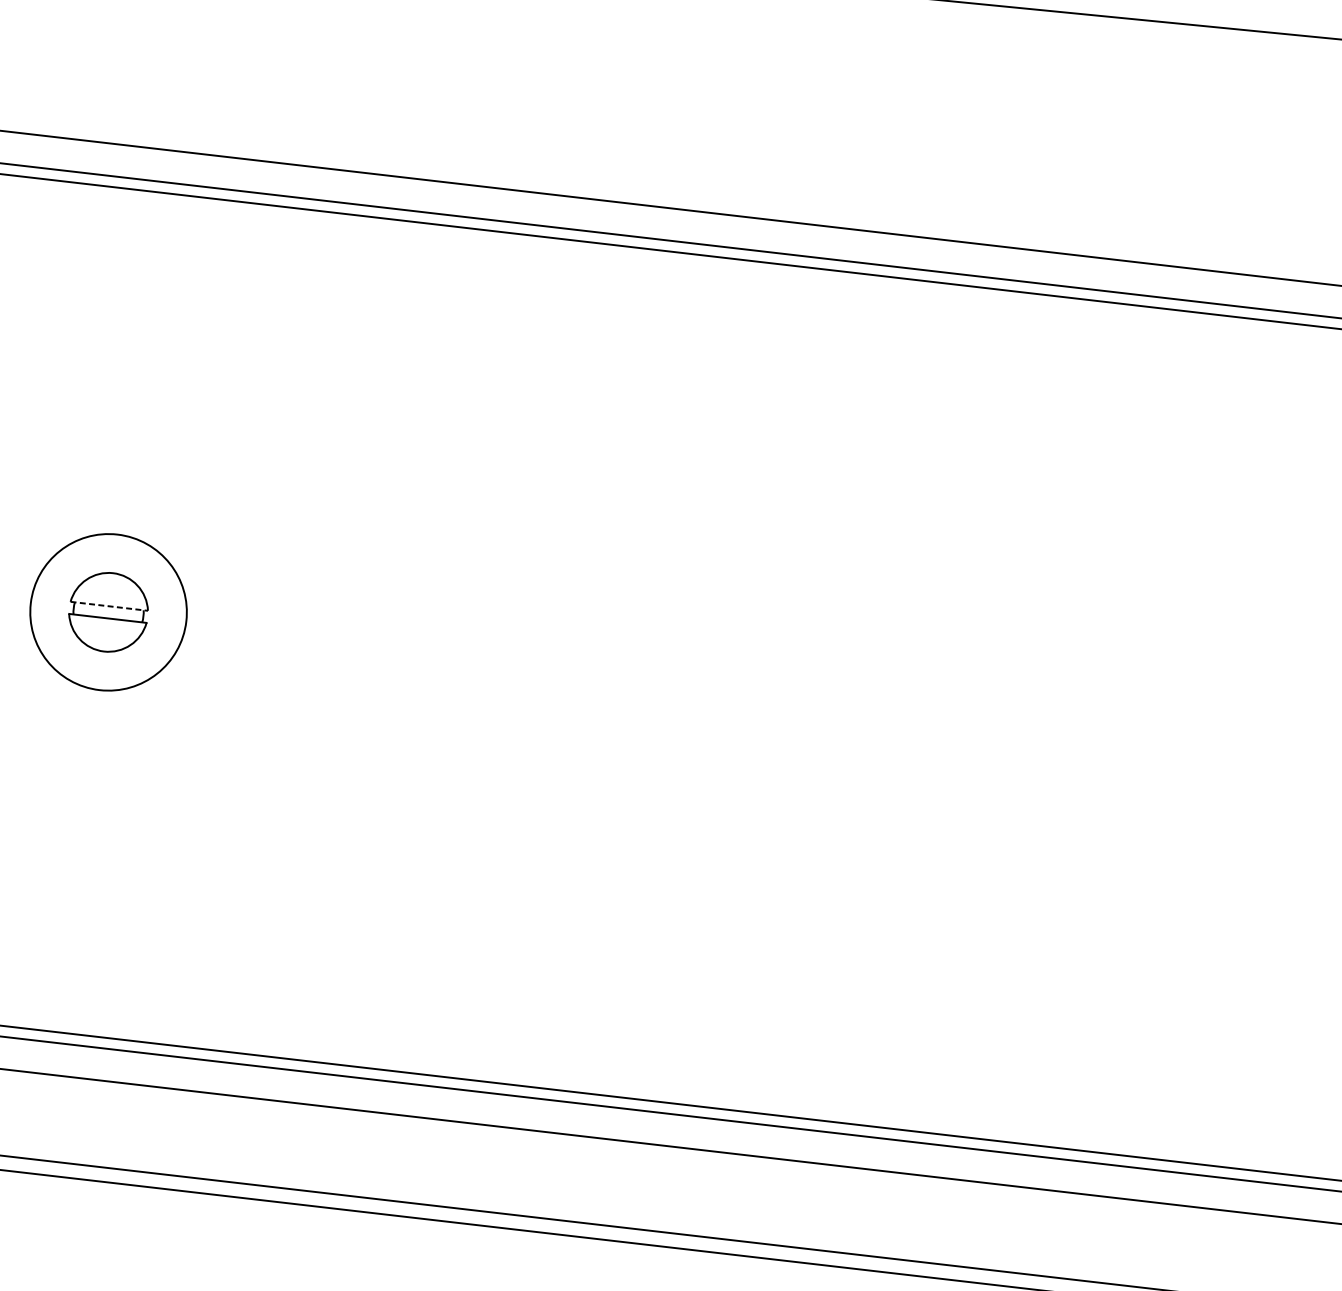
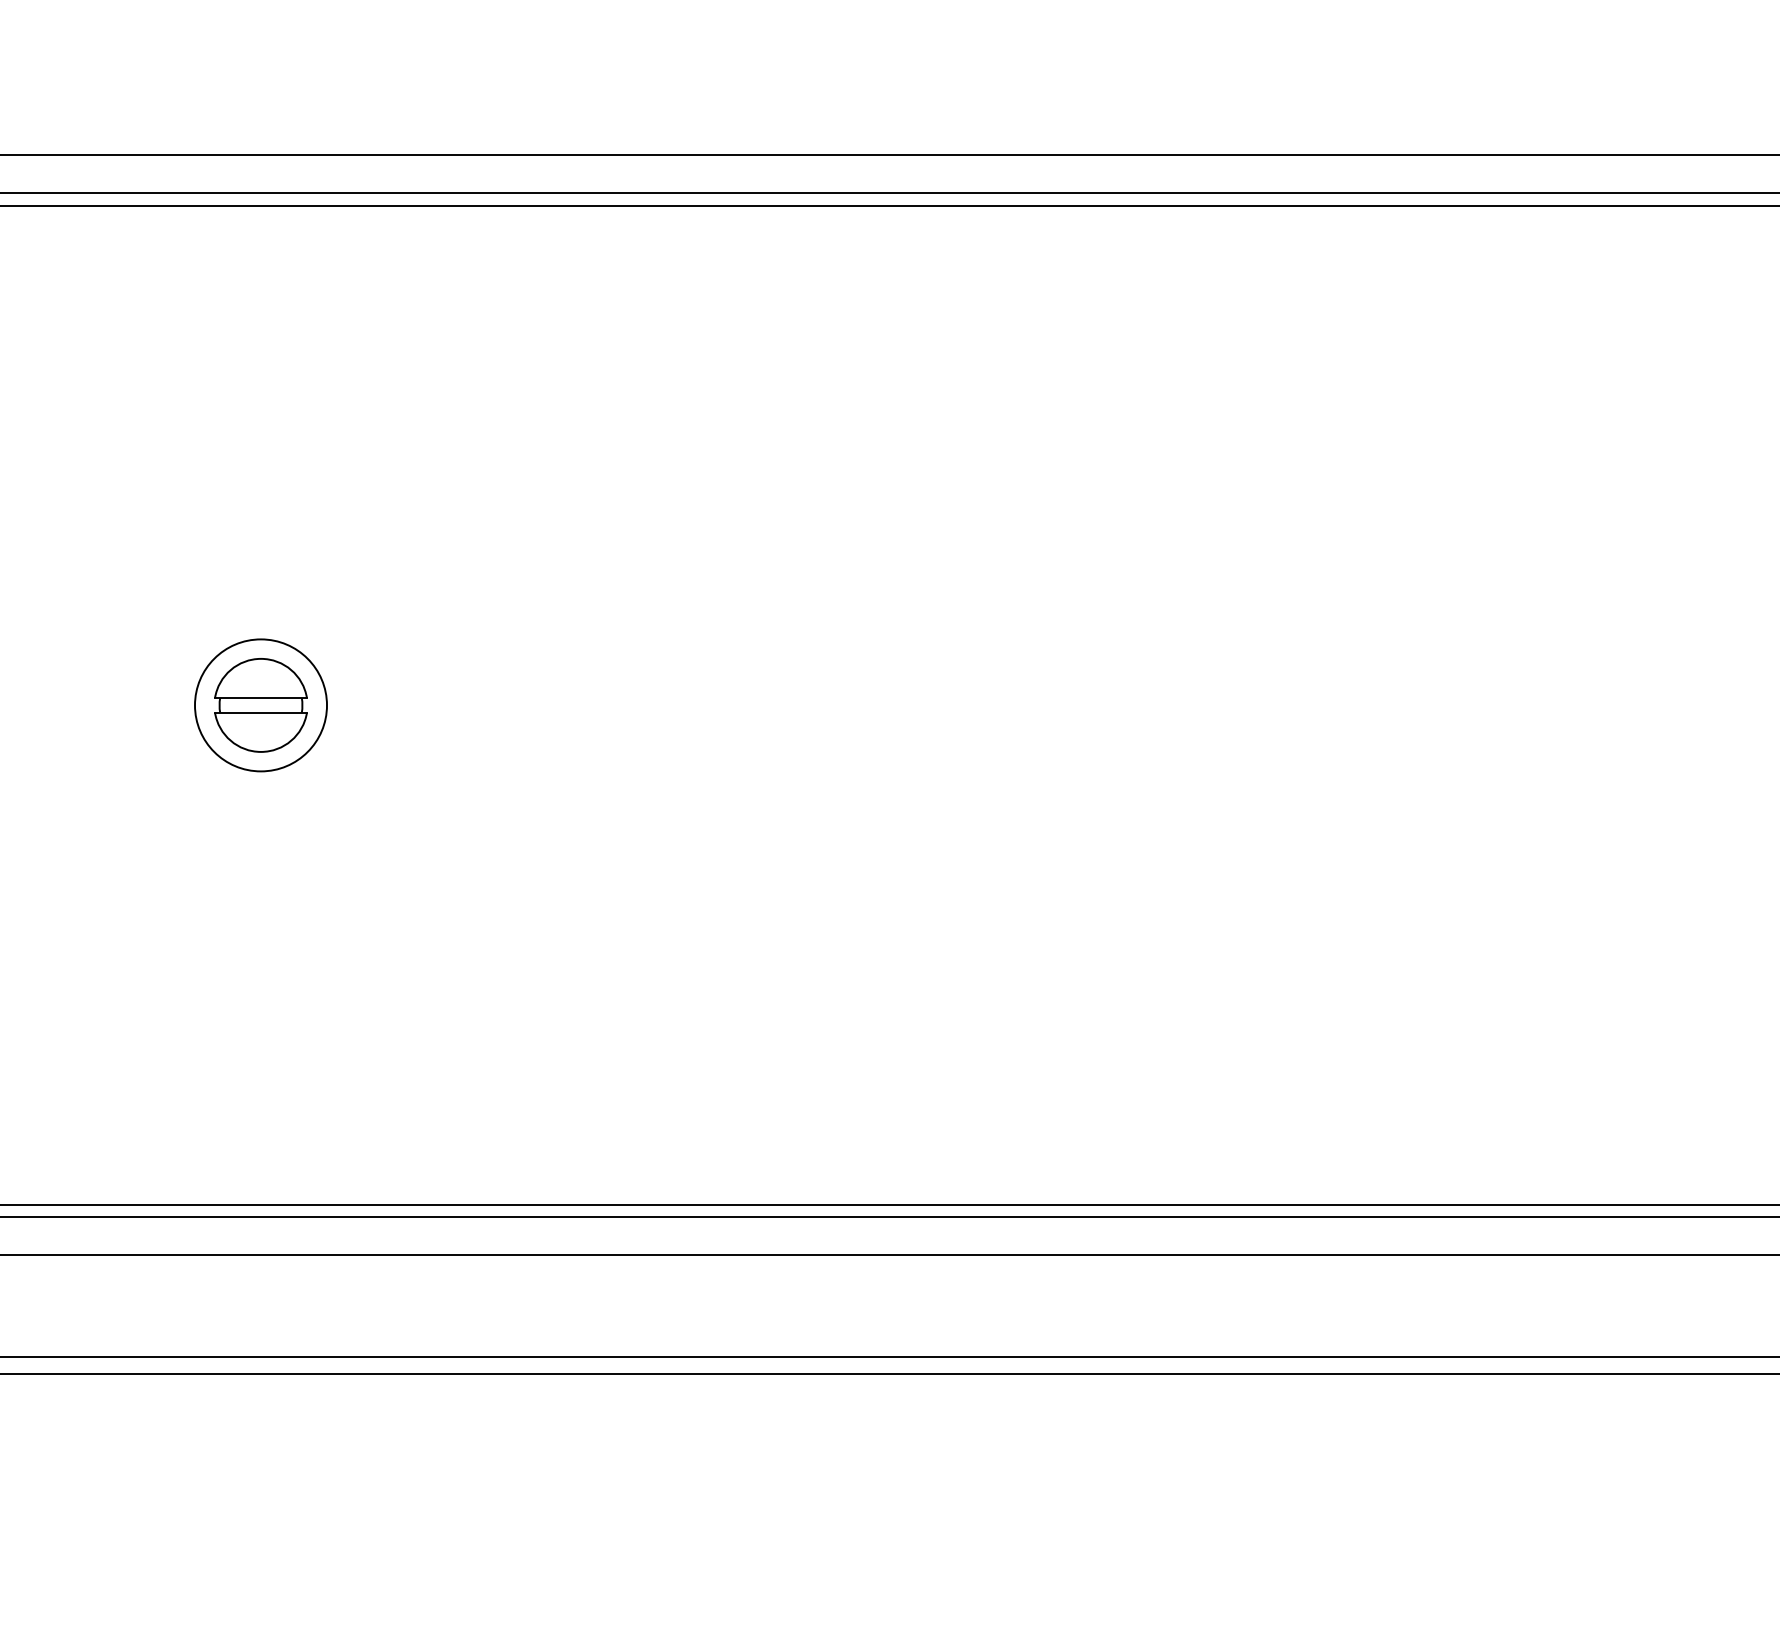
line: (109, 606) -> (261, 698), dashed -> solid
circle: (109, 612) -> (261, 705), size x0.71

